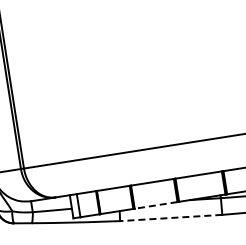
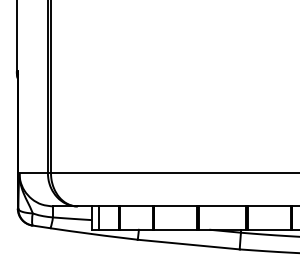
line: (155, 205) -> (175, 229), dashed -> solid
line: (170, 217) -> (188, 244), dashed -> solid

